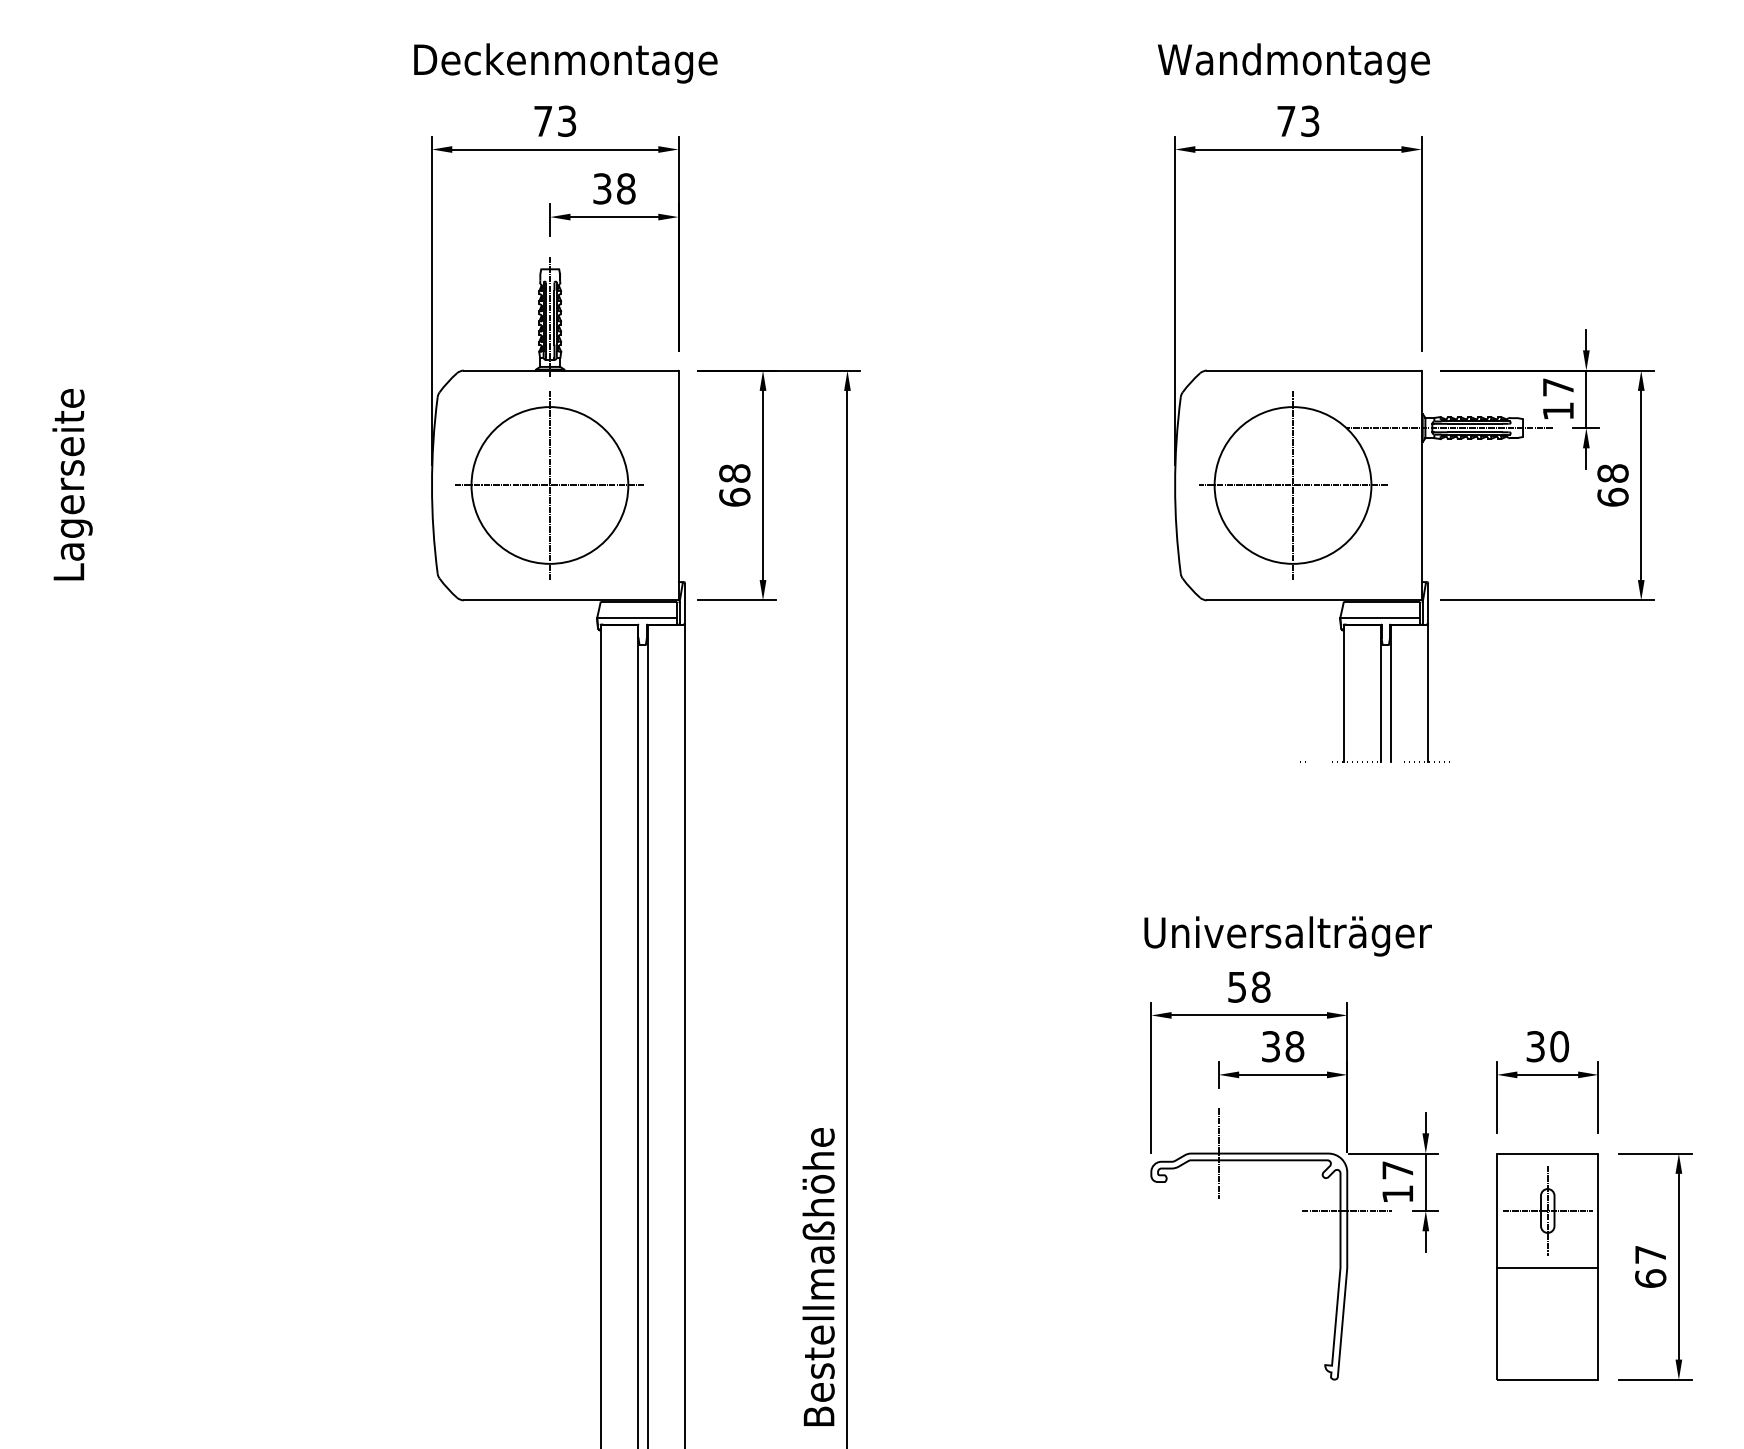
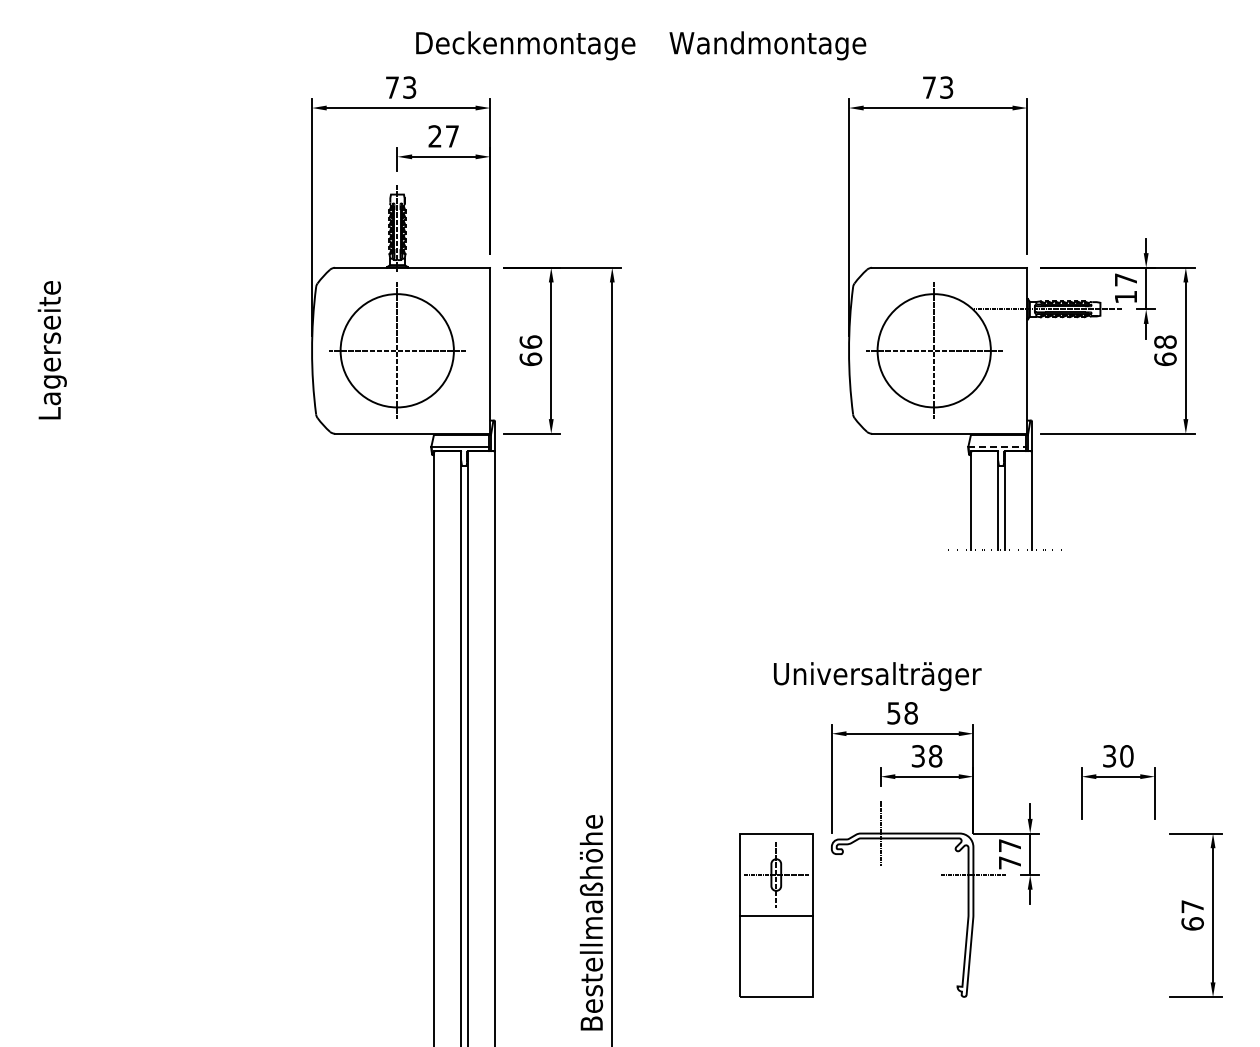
text: (565, 62) -> (525, 45), moved
text: (1293, 62) -> (767, 45), moved
text: (613, 188) -> (443, 136), 38 -> 27
text: (734, 472) -> (530, 341), 68 -> 66
line: (1380, 617) -> (997, 446), solid -> dashed
text: (1287, 936) -> (877, 676), moved
text: (1397, 1193) -> (1009, 862), 17 -> 77
part: (1548, 1266) -> (776, 915), moved

